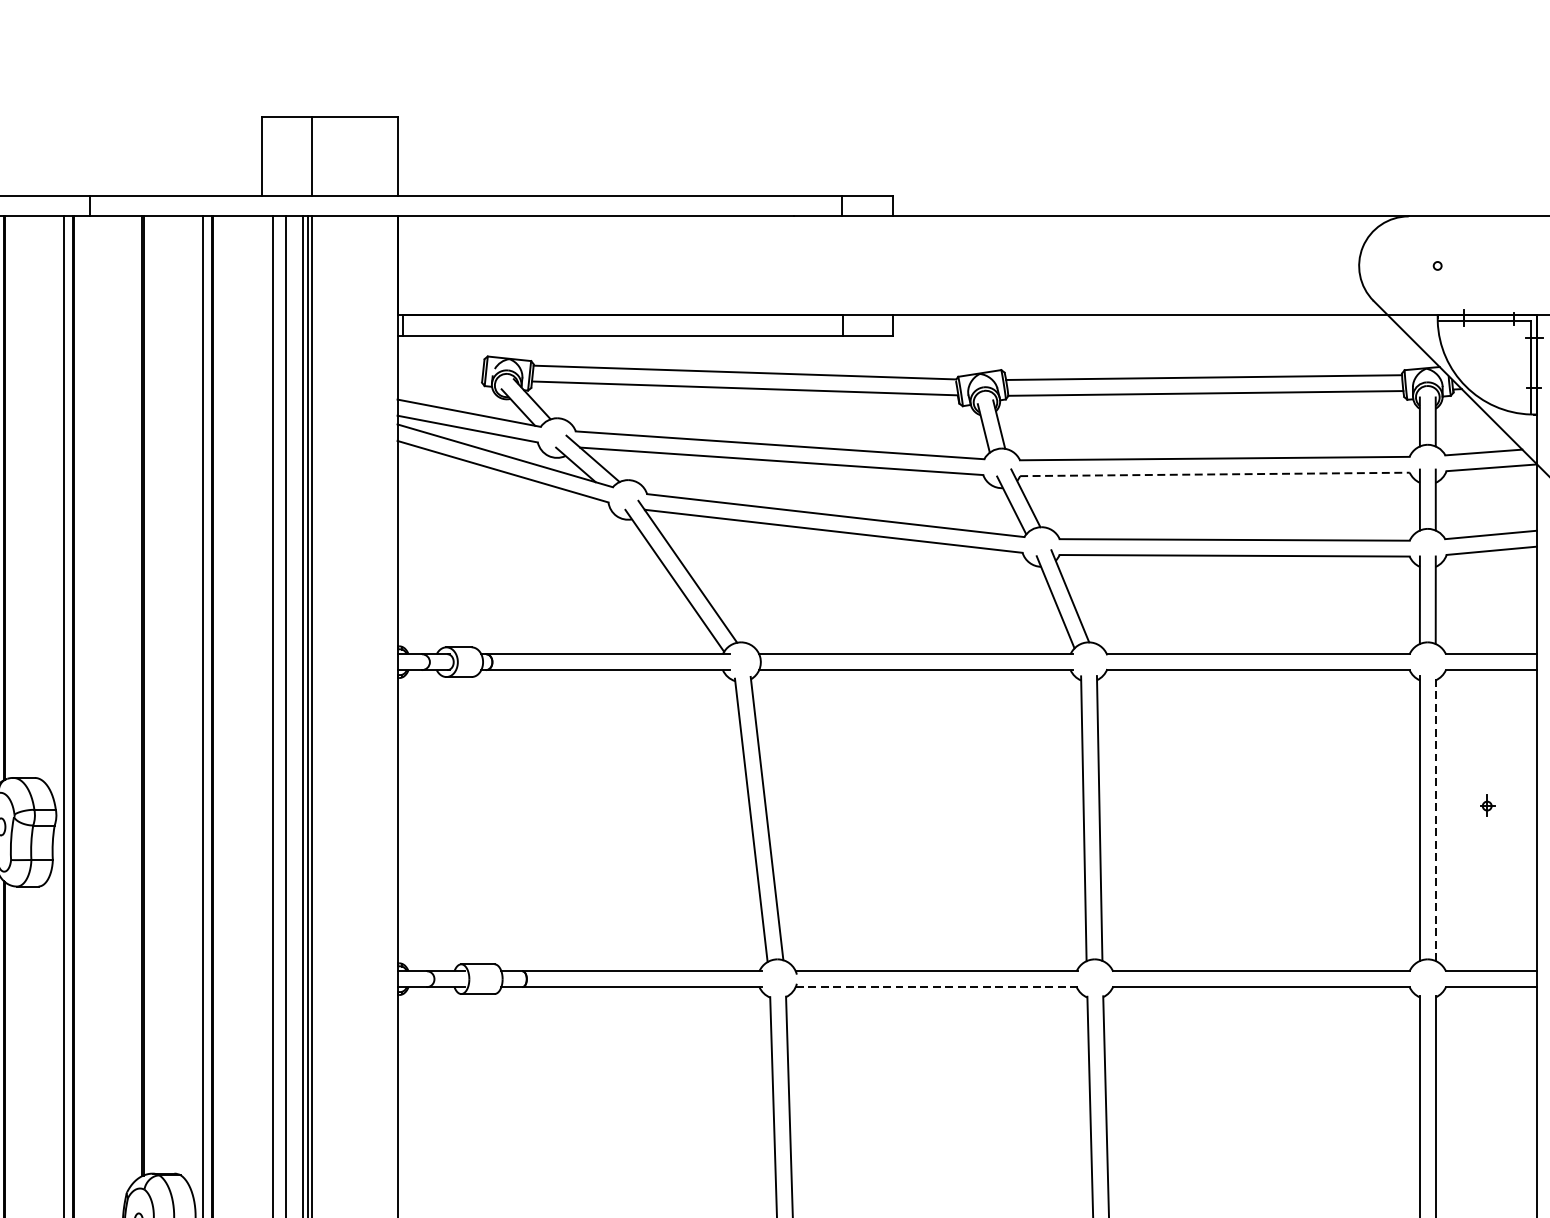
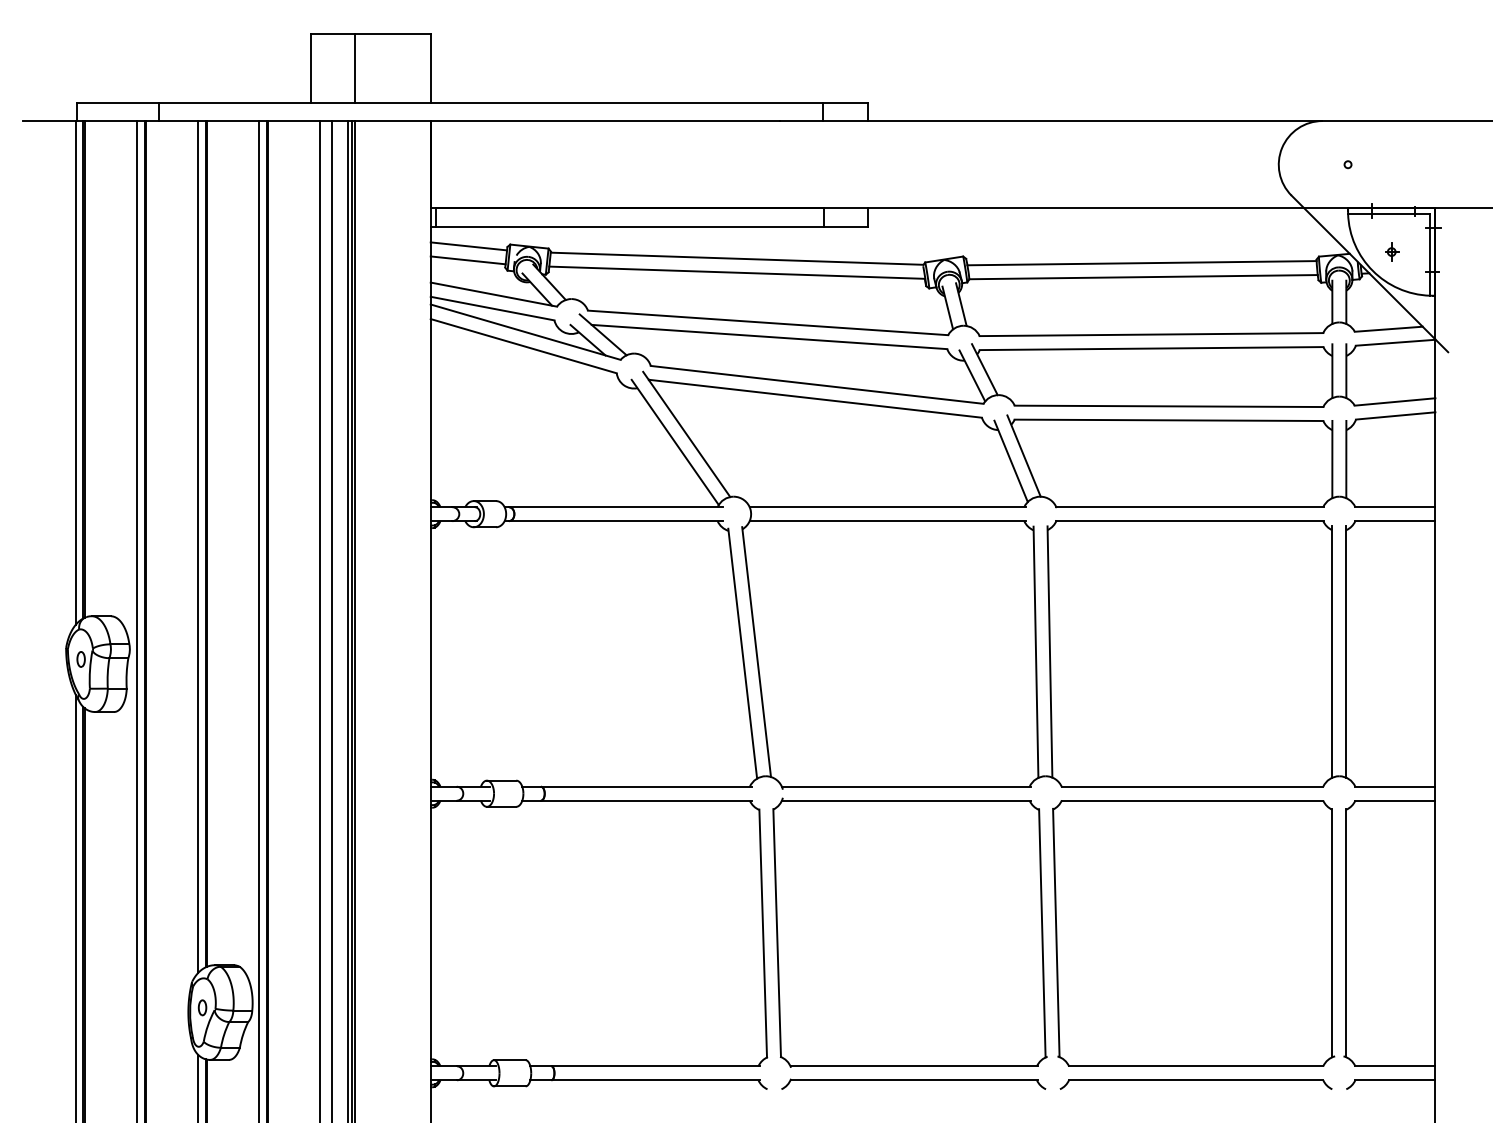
line: (440, 358) -> (468, 246), added
line: (439, 374) -> (467, 260), added
line: (1214, 474) -> (1151, 348), dashed -> solid
line: (134, 699) -> (198, 547), added
part: (1488, 805) -> (1392, 251), moved
line: (1435, 817) -> (1346, 651), dashed -> solid
line: (937, 986) -> (906, 800), dashed -> solid

